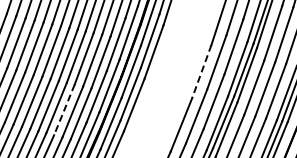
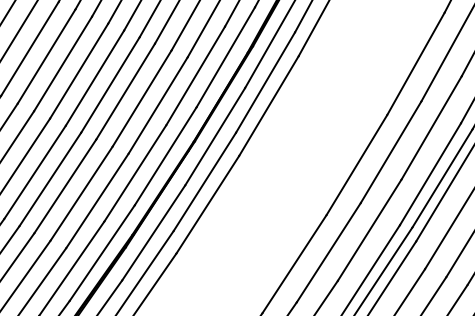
line: (201, 71) -> (356, 164), dashed -> solid
line: (64, 110) -> (65, 187), dashed -> solid

